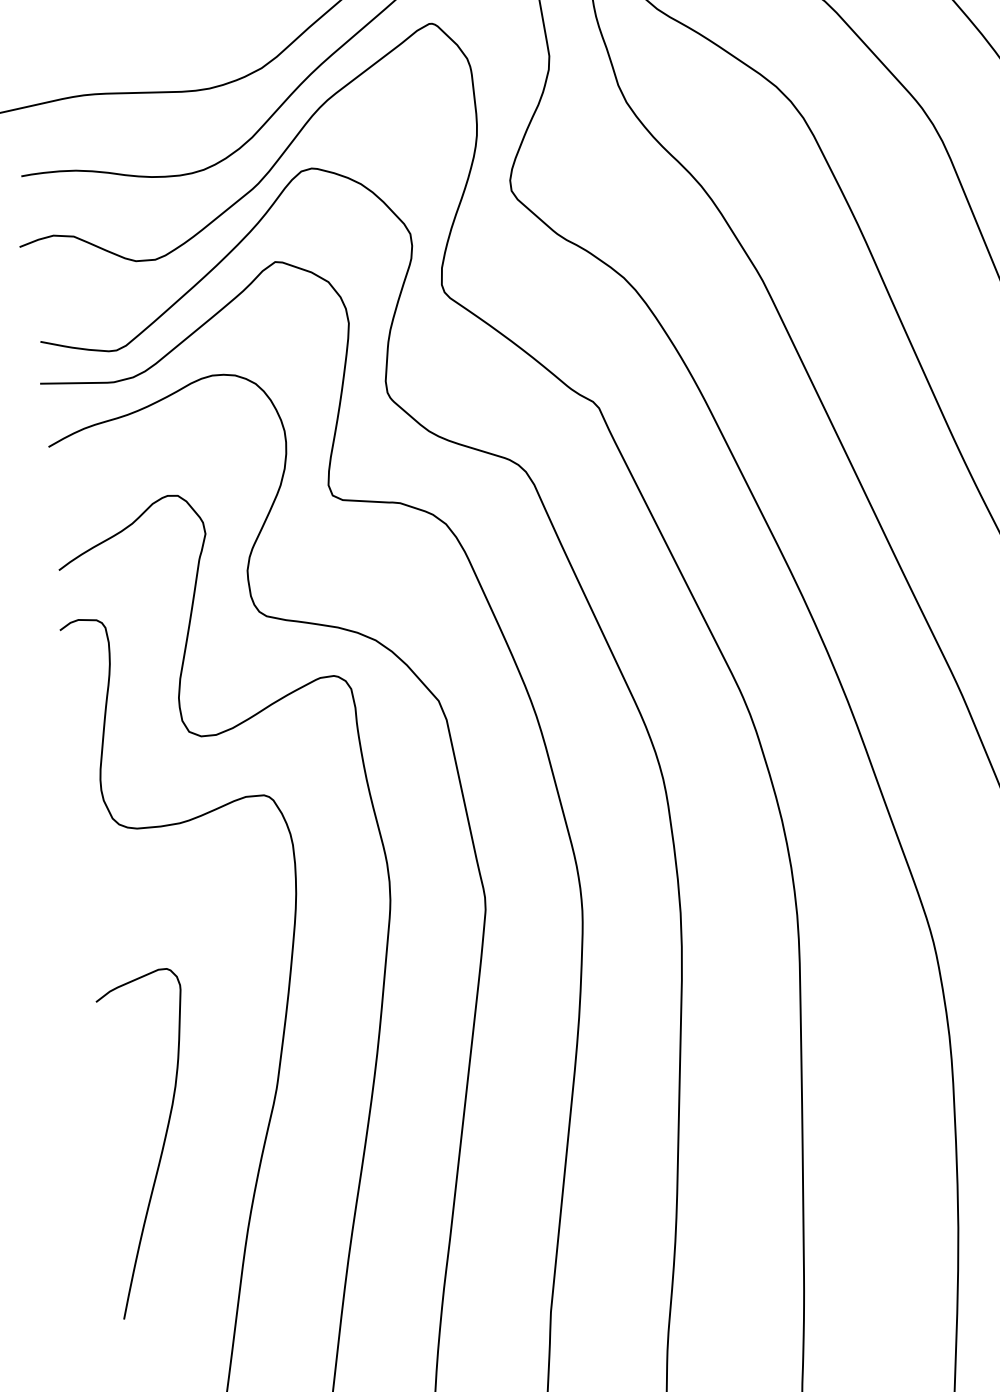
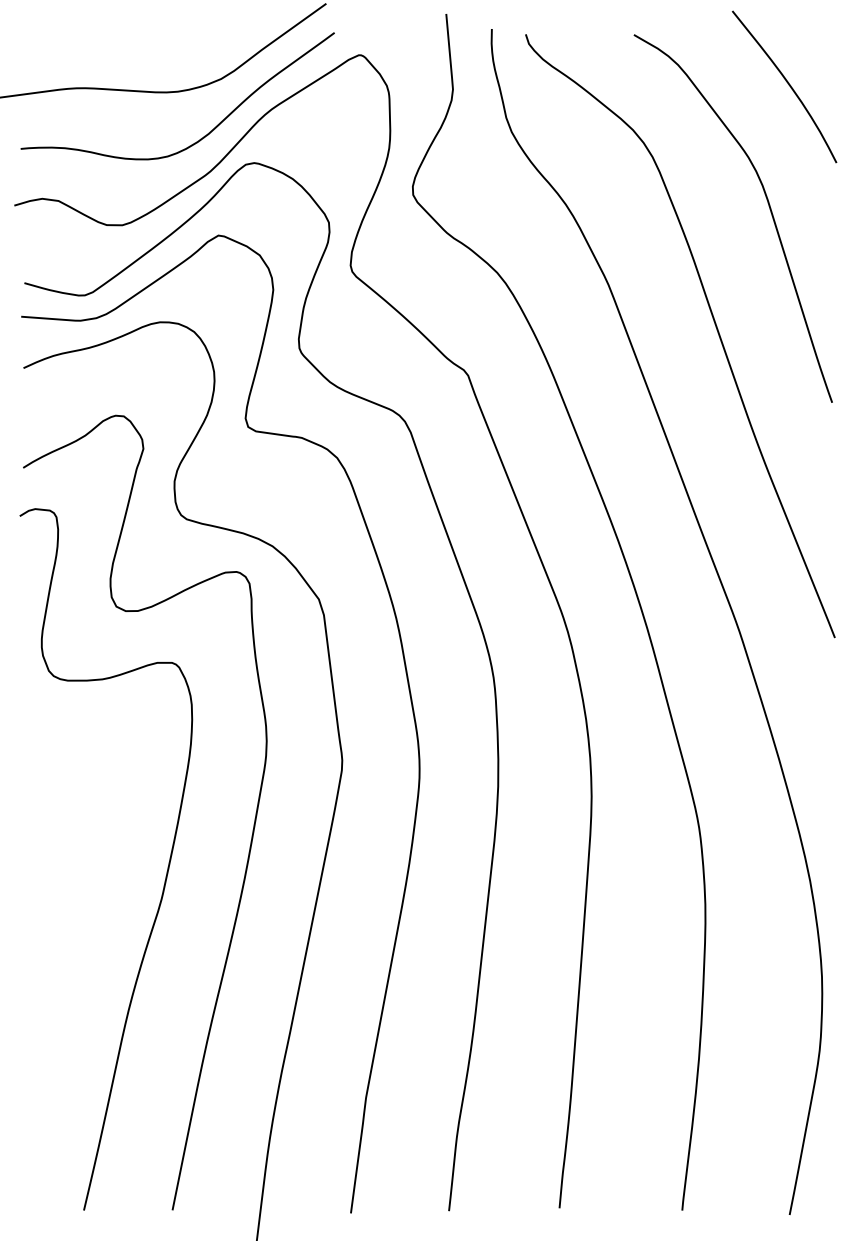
curve: (162, 1146) -> (65, 937), removed

